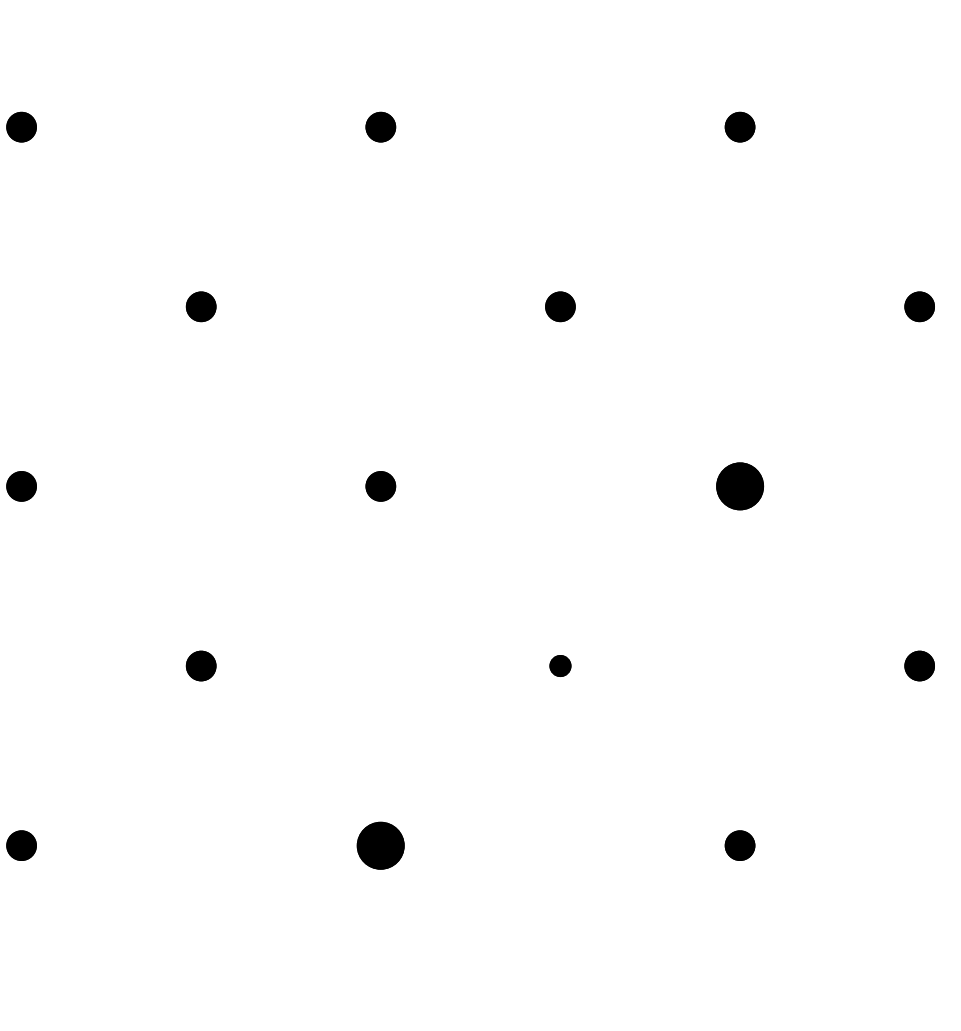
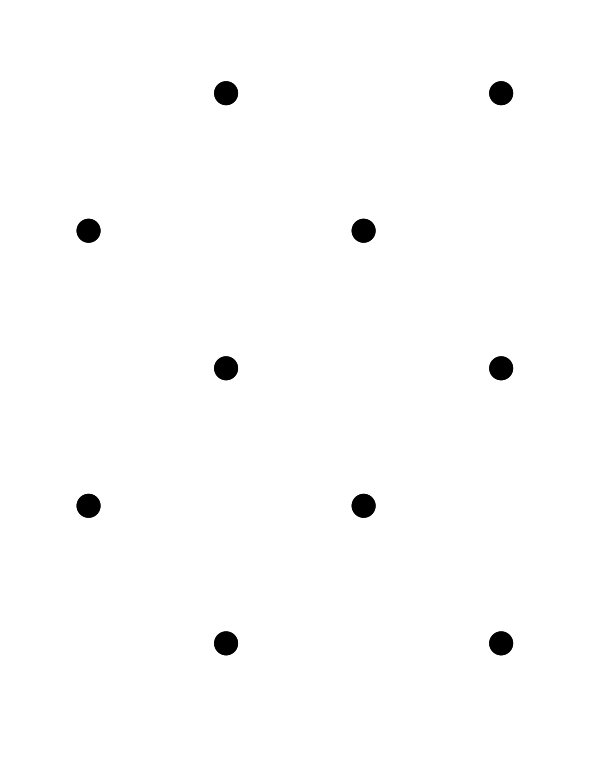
part: (739, 486) -> (500, 368), size x0.62
part: (560, 665) -> (363, 505), size x1.43
part: (380, 845) -> (225, 643), size x0.62

